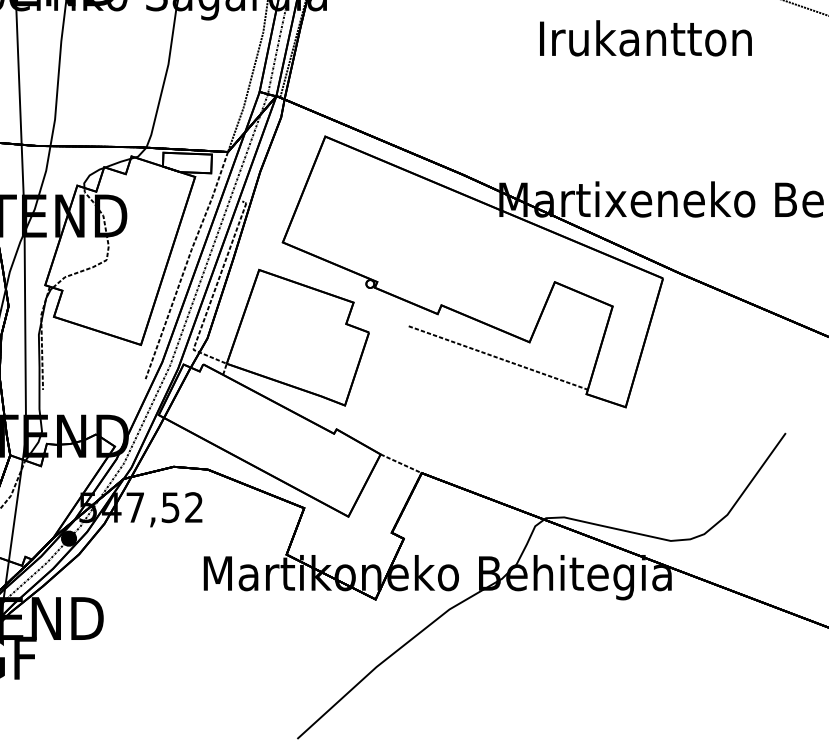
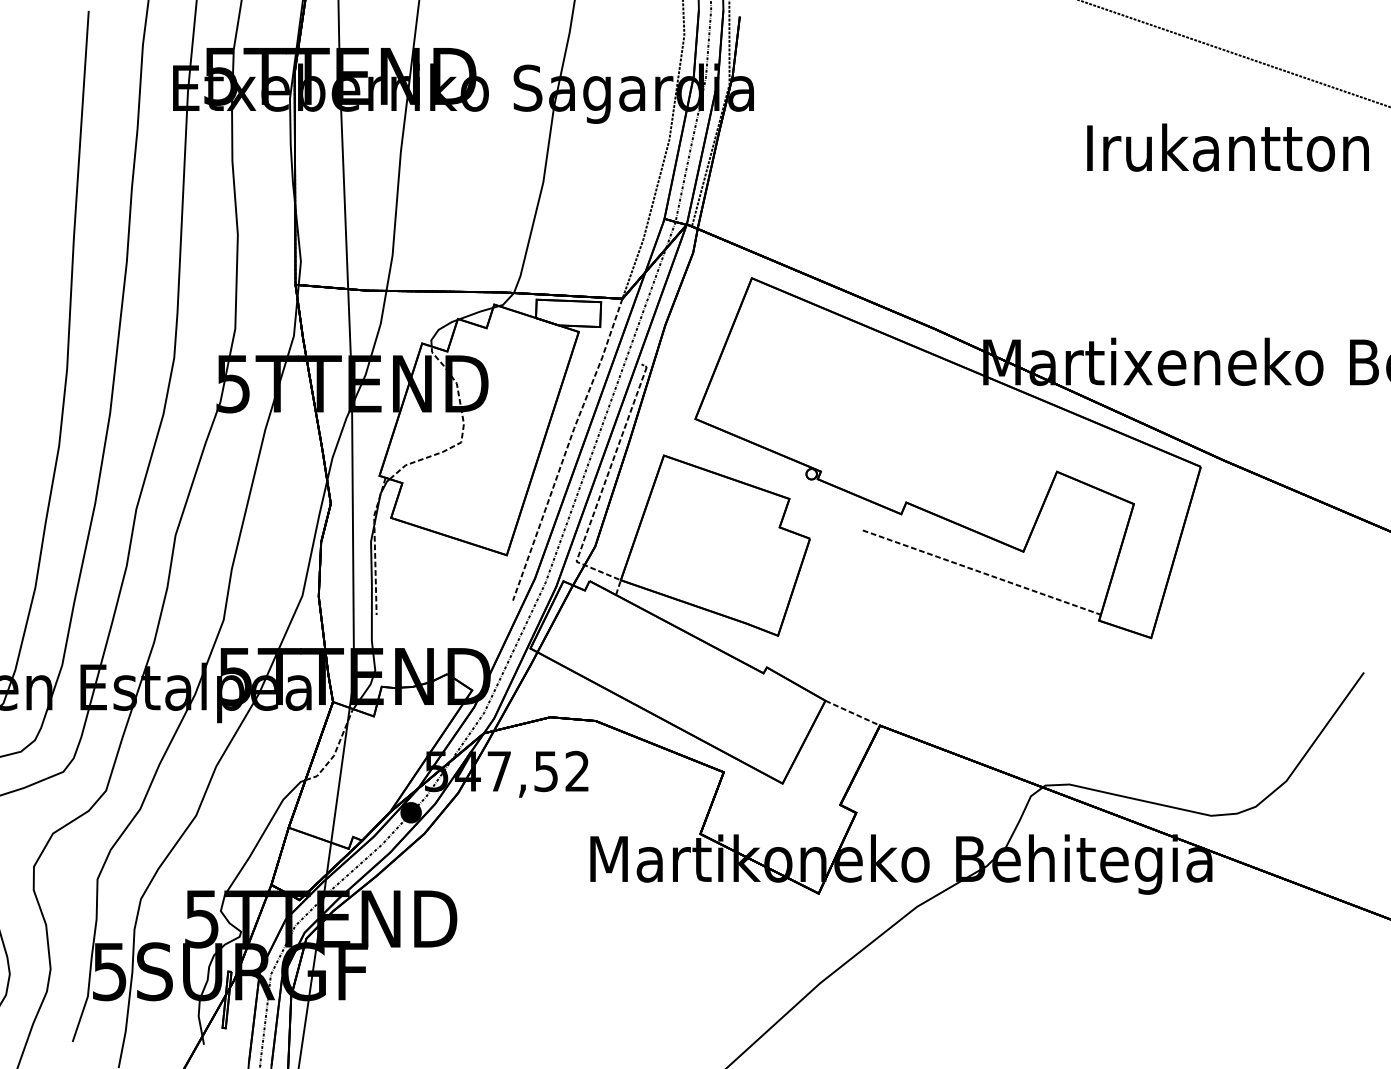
text: (645, 38) -> (1227, 147), moved

